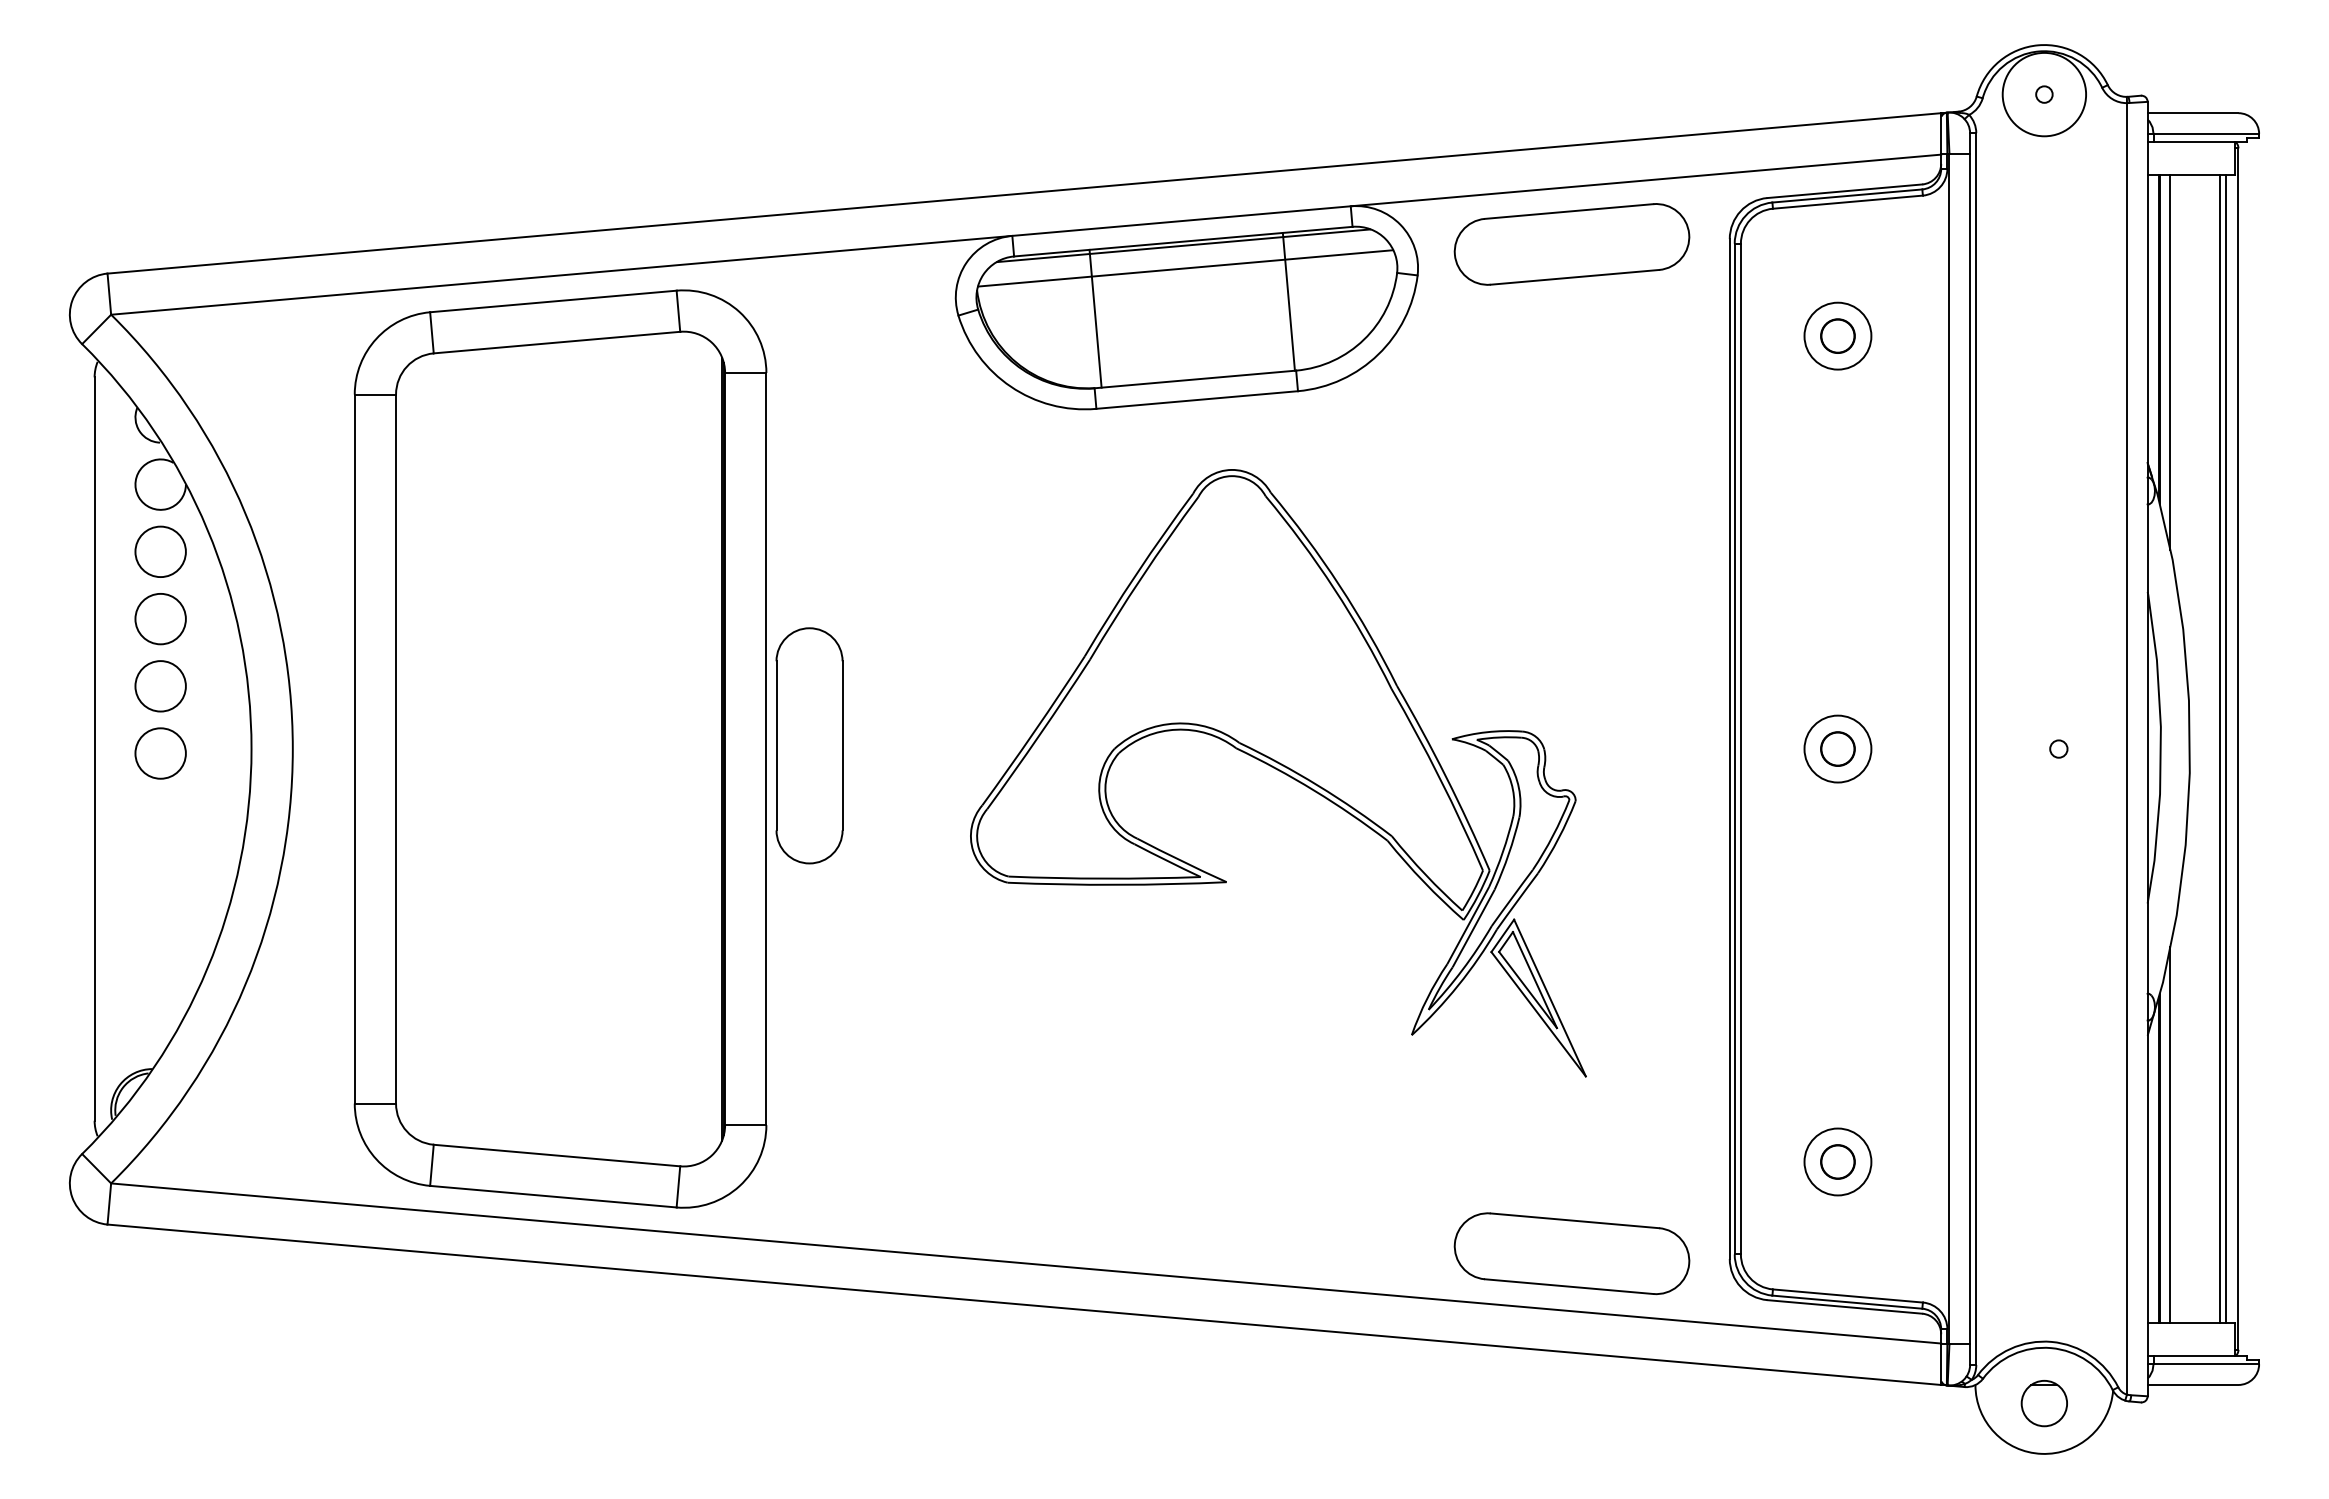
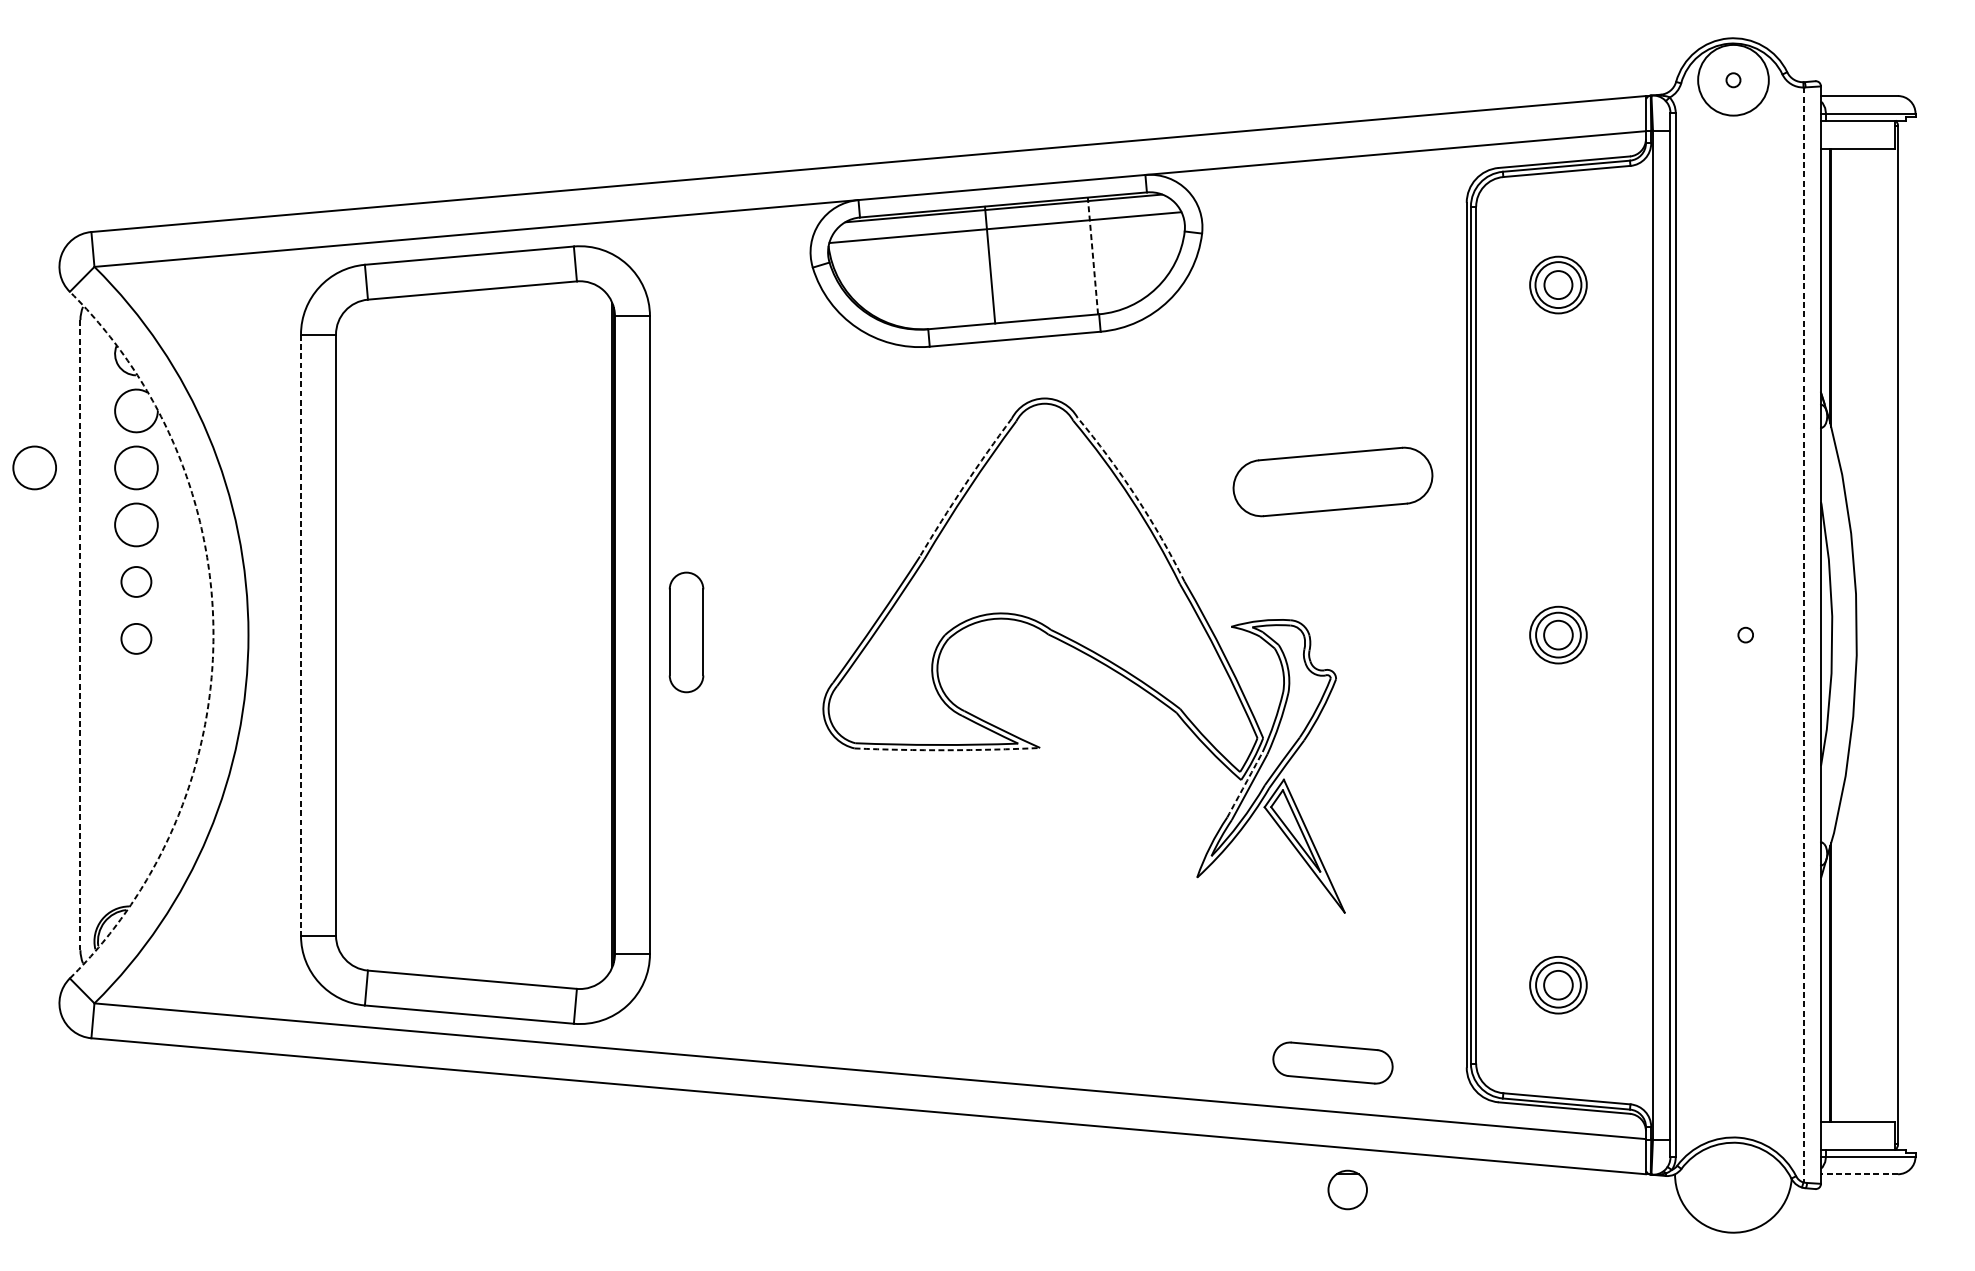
part: (1571, 244) -> (1332, 482), moved
line: (1288, 301) -> (1092, 255), solid -> dashed
line: (1095, 318) -> (990, 265), moved
circle: (1837, 336) -> (1558, 285), size x1.6
line: (2170, 362) -> (1840, 307), removed
circle: (40, 551) -> (34, 467), added
arc: (1136, 573) -> (963, 486), solid -> dashed
arc: (1339, 585) -> (1135, 496), solid -> dashed
circle: (160, 686) -> (136, 582), size x0.7
part: (809, 745) -> (686, 632), size x0.6
circle: (1837, 748) -> (1558, 634), size x1.6
line: (2127, 748) -> (1803, 634), solid -> dashed
line: (94, 749) -> (80, 635), solid -> dashed
arc: (251, 749) -> (213, 635), solid -> dashed
line: (354, 749) -> (300, 635), solid -> dashed
line: (2219, 749) -> (1881, 635), removed
line: (2226, 749) -> (1887, 635), removed
circle: (160, 753) -> (136, 638), size x0.7
arc: (1117, 884) -> (947, 749), solid -> dashed
arc: (1468, 925) -> (1245, 784), solid -> dashed
line: (2170, 1134) -> (1840, 961), removed
circle: (1837, 1161) -> (1558, 984), size x1.6
part: (1571, 1253) -> (1332, 1062), size x0.6
line: (2192, 1384) -> (1859, 1173), solid -> dashed
part: (2043, 1403) -> (1346, 1189), moved

